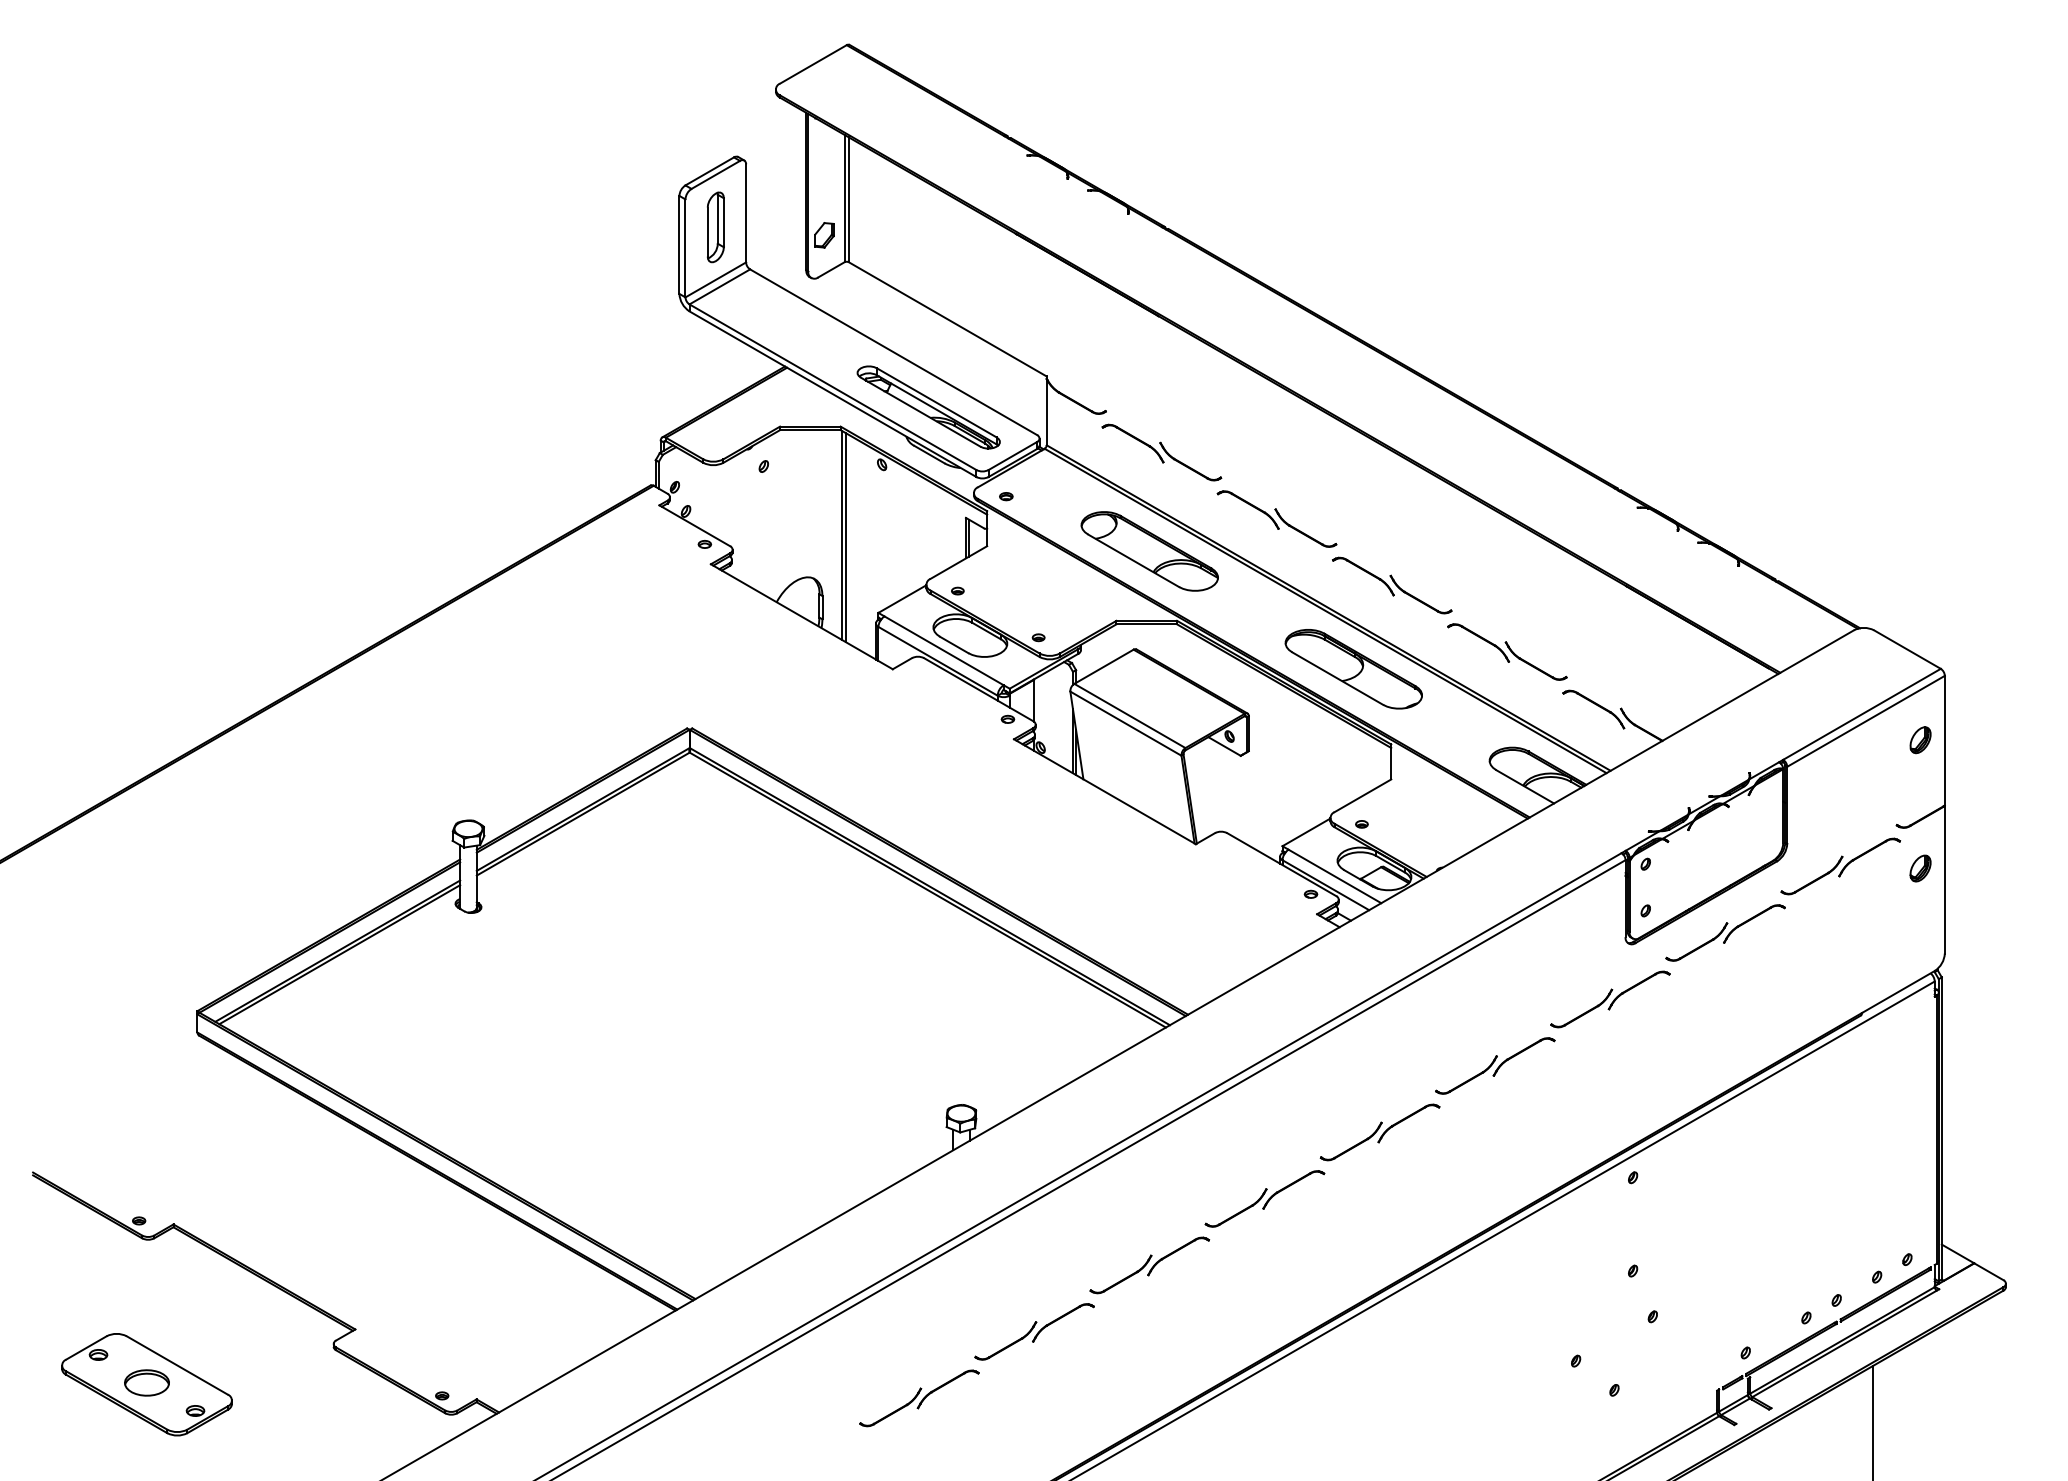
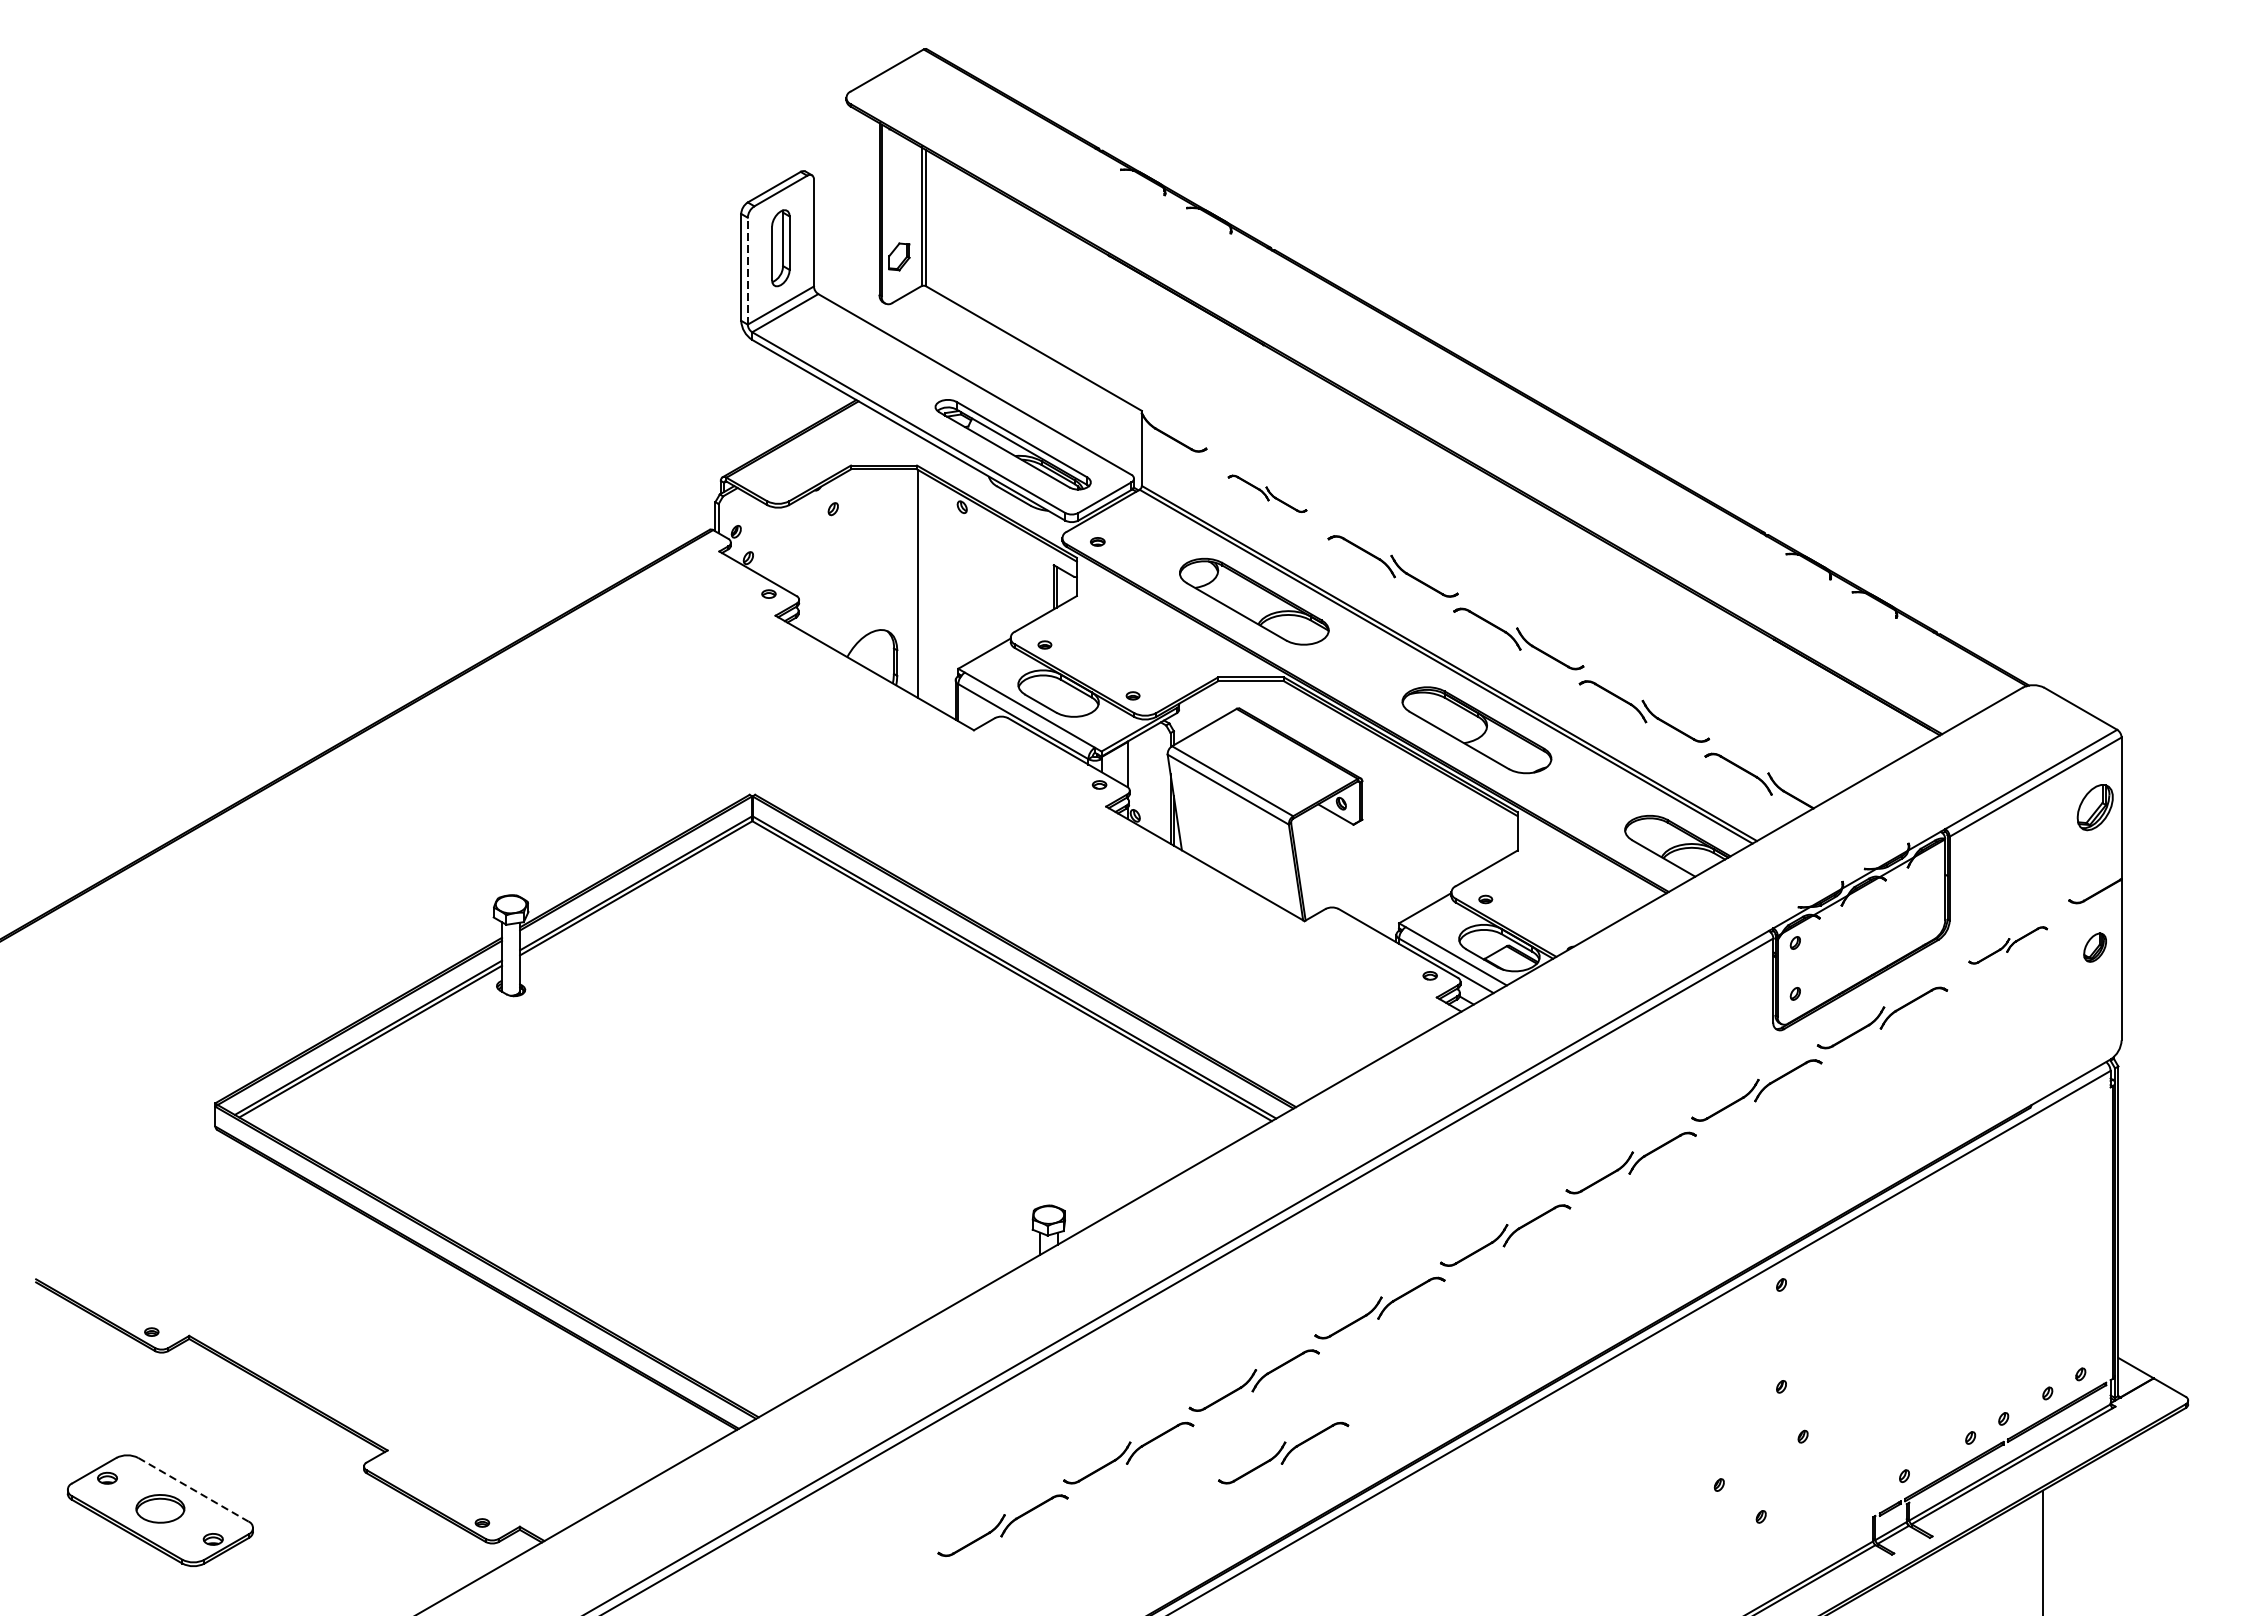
line: (685, 248) -> (747, 271), solid -> dashed
part: (1161, 452) -> (1267, 493), size x0.6
line: (845, 537) -> (922, 586), removed
part: (1920, 740) -> (2095, 808), size x1.6
part: (1840, 866) -> (2007, 945), size x0.6
part: (1176, 1331) -> (1283, 1452), added
line: (177, 1365) -> (193, 1489), solid -> dashed

